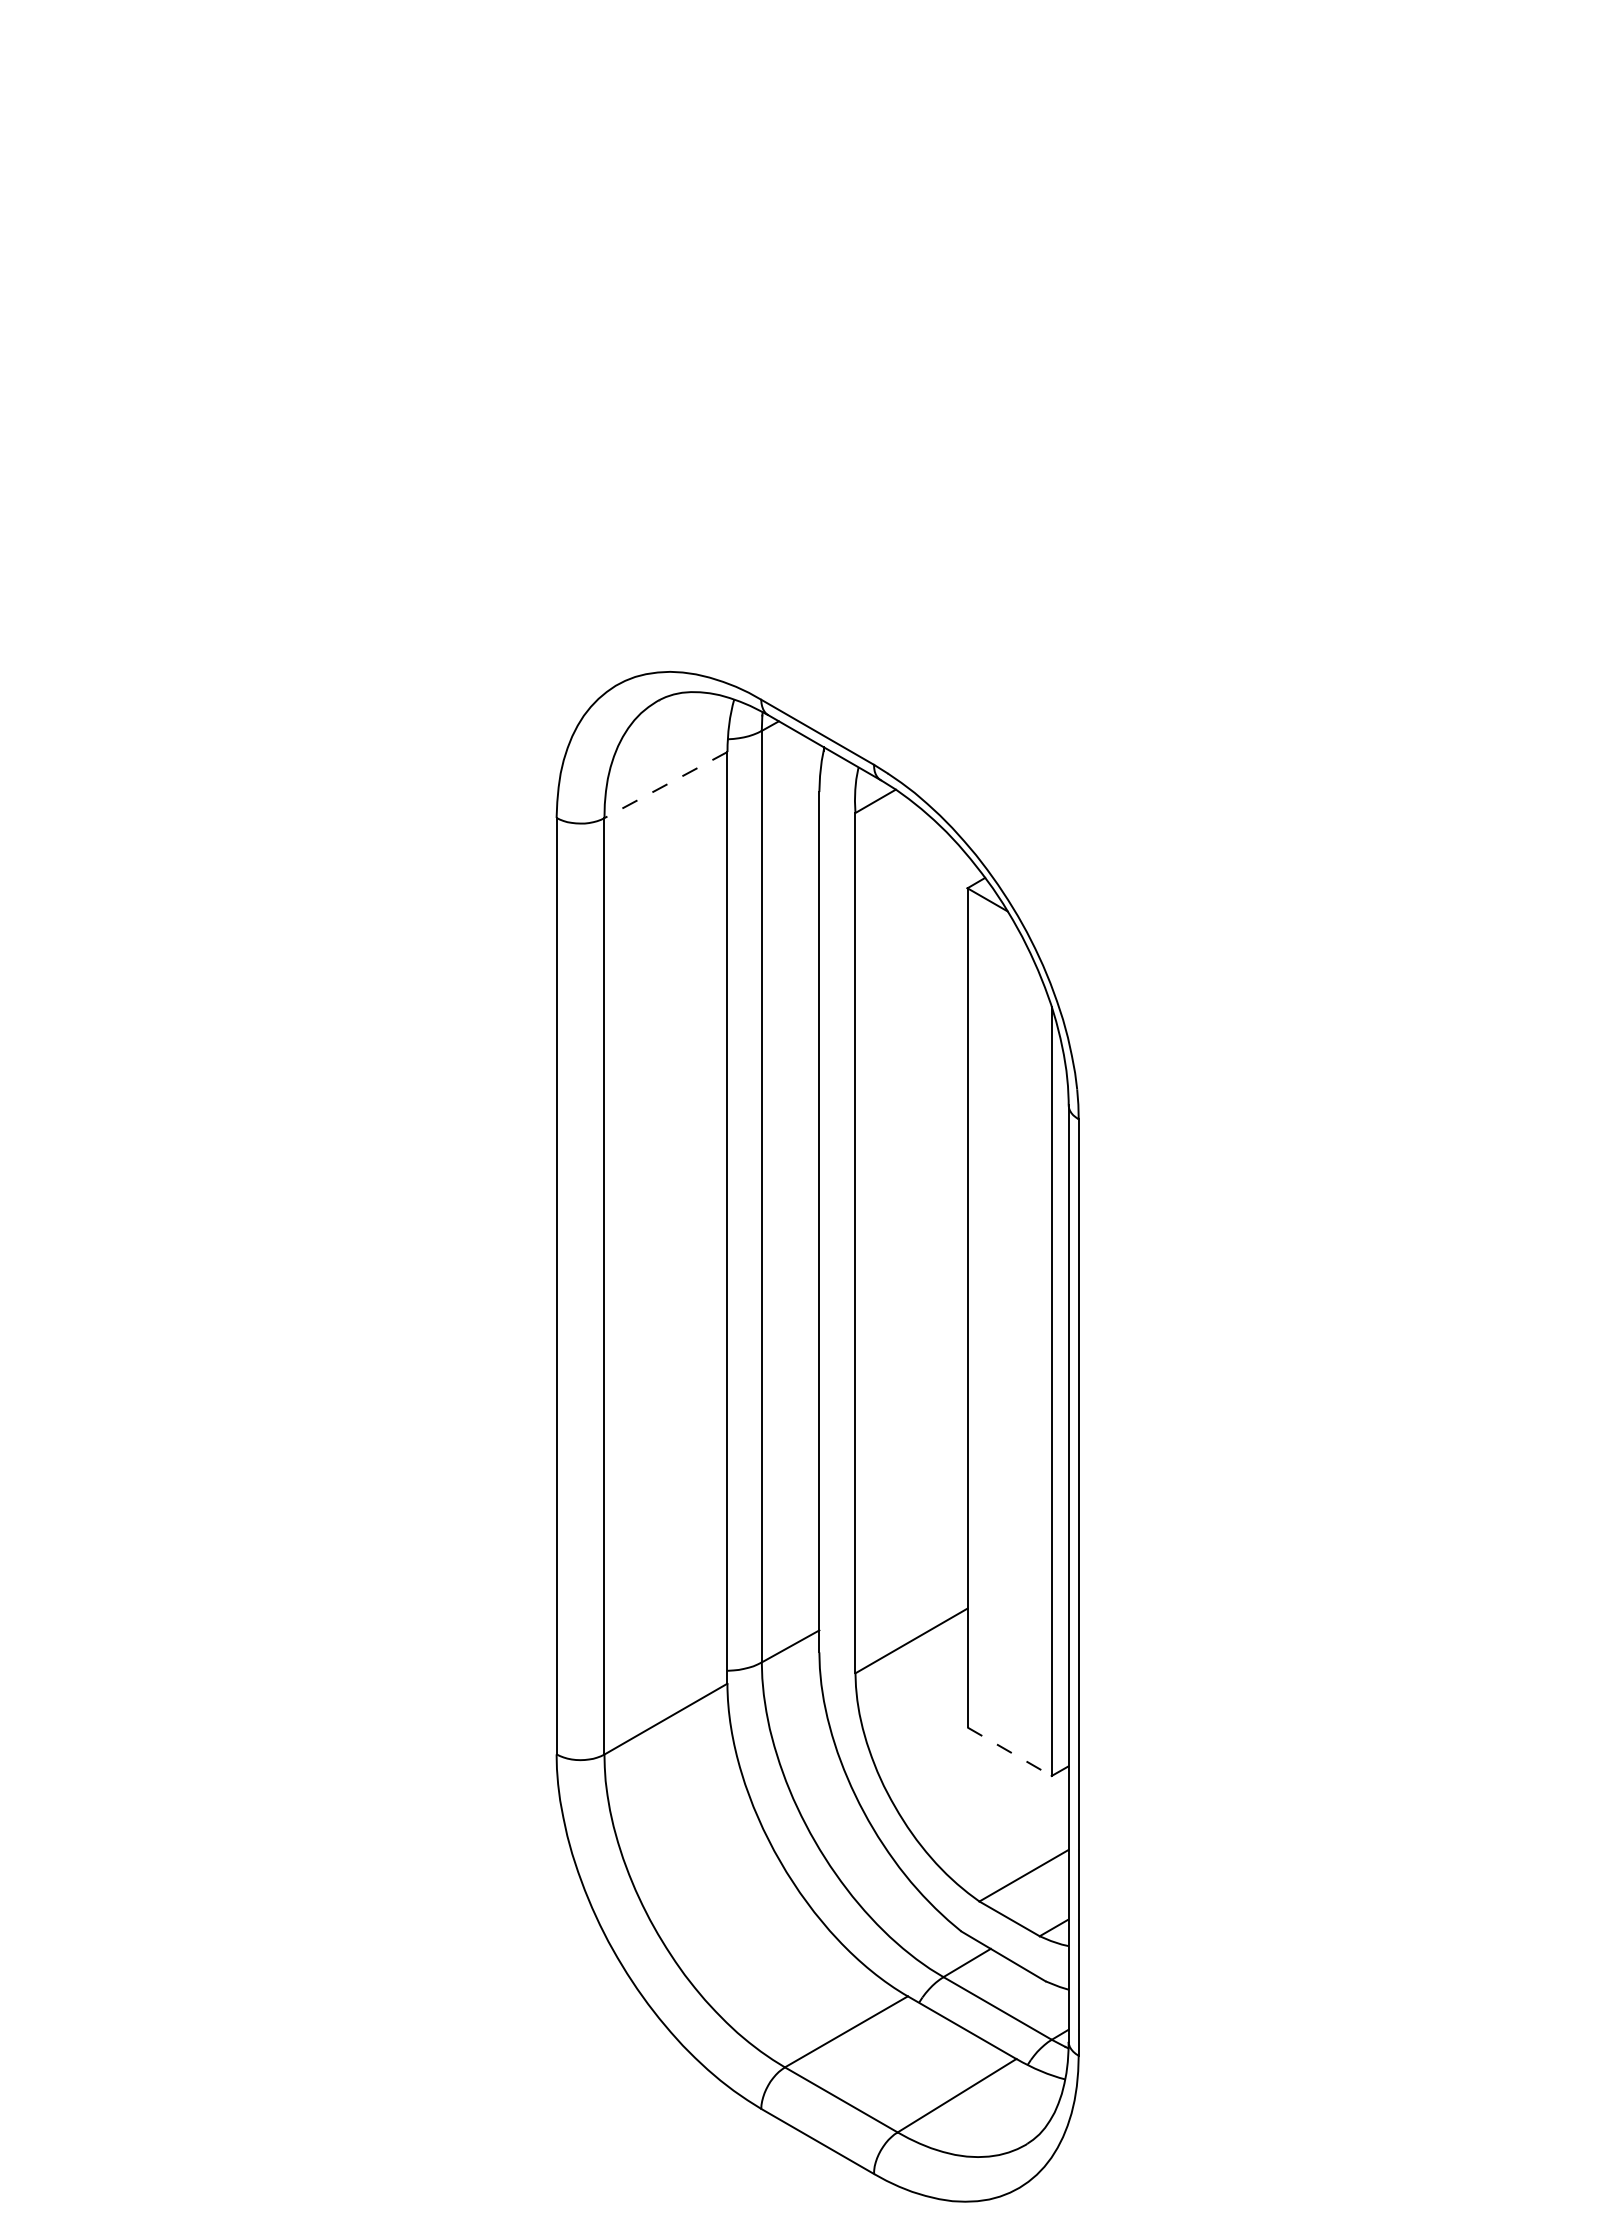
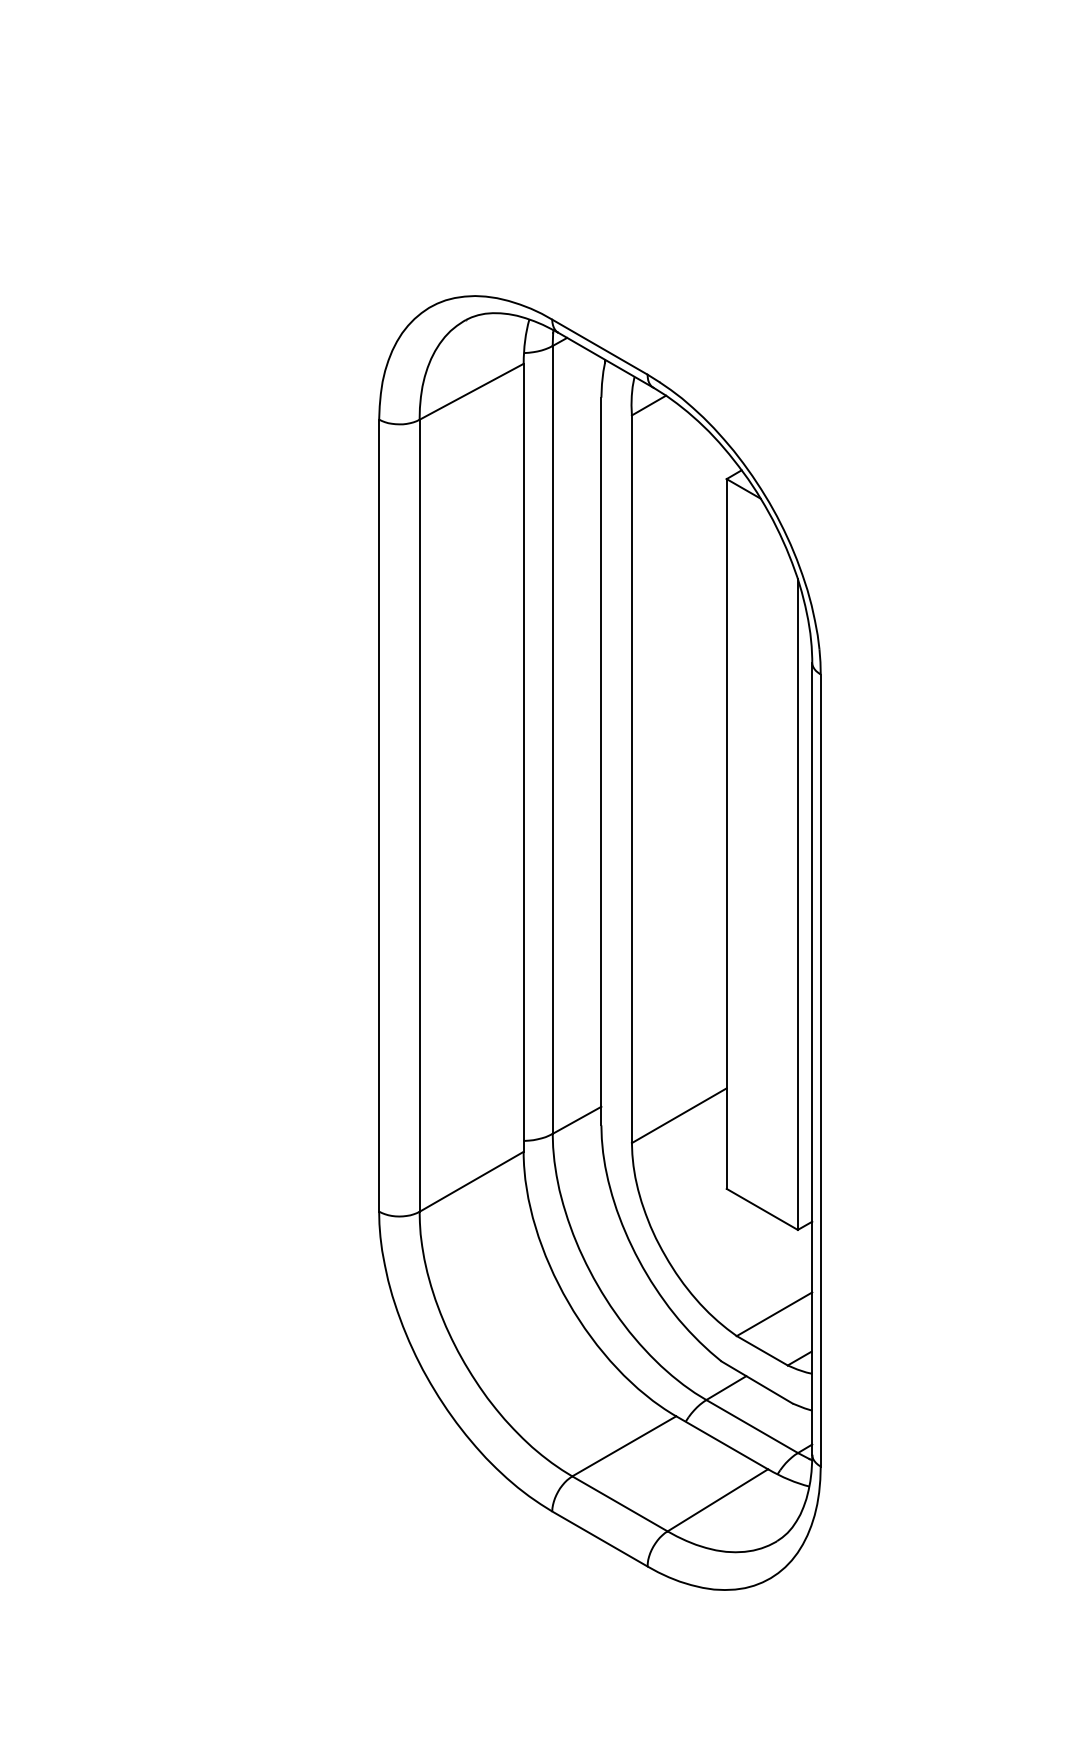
line: (665, 785) -> (471, 392), dashed -> solid
line: (1009, 1751) -> (762, 1209), dashed -> solid

